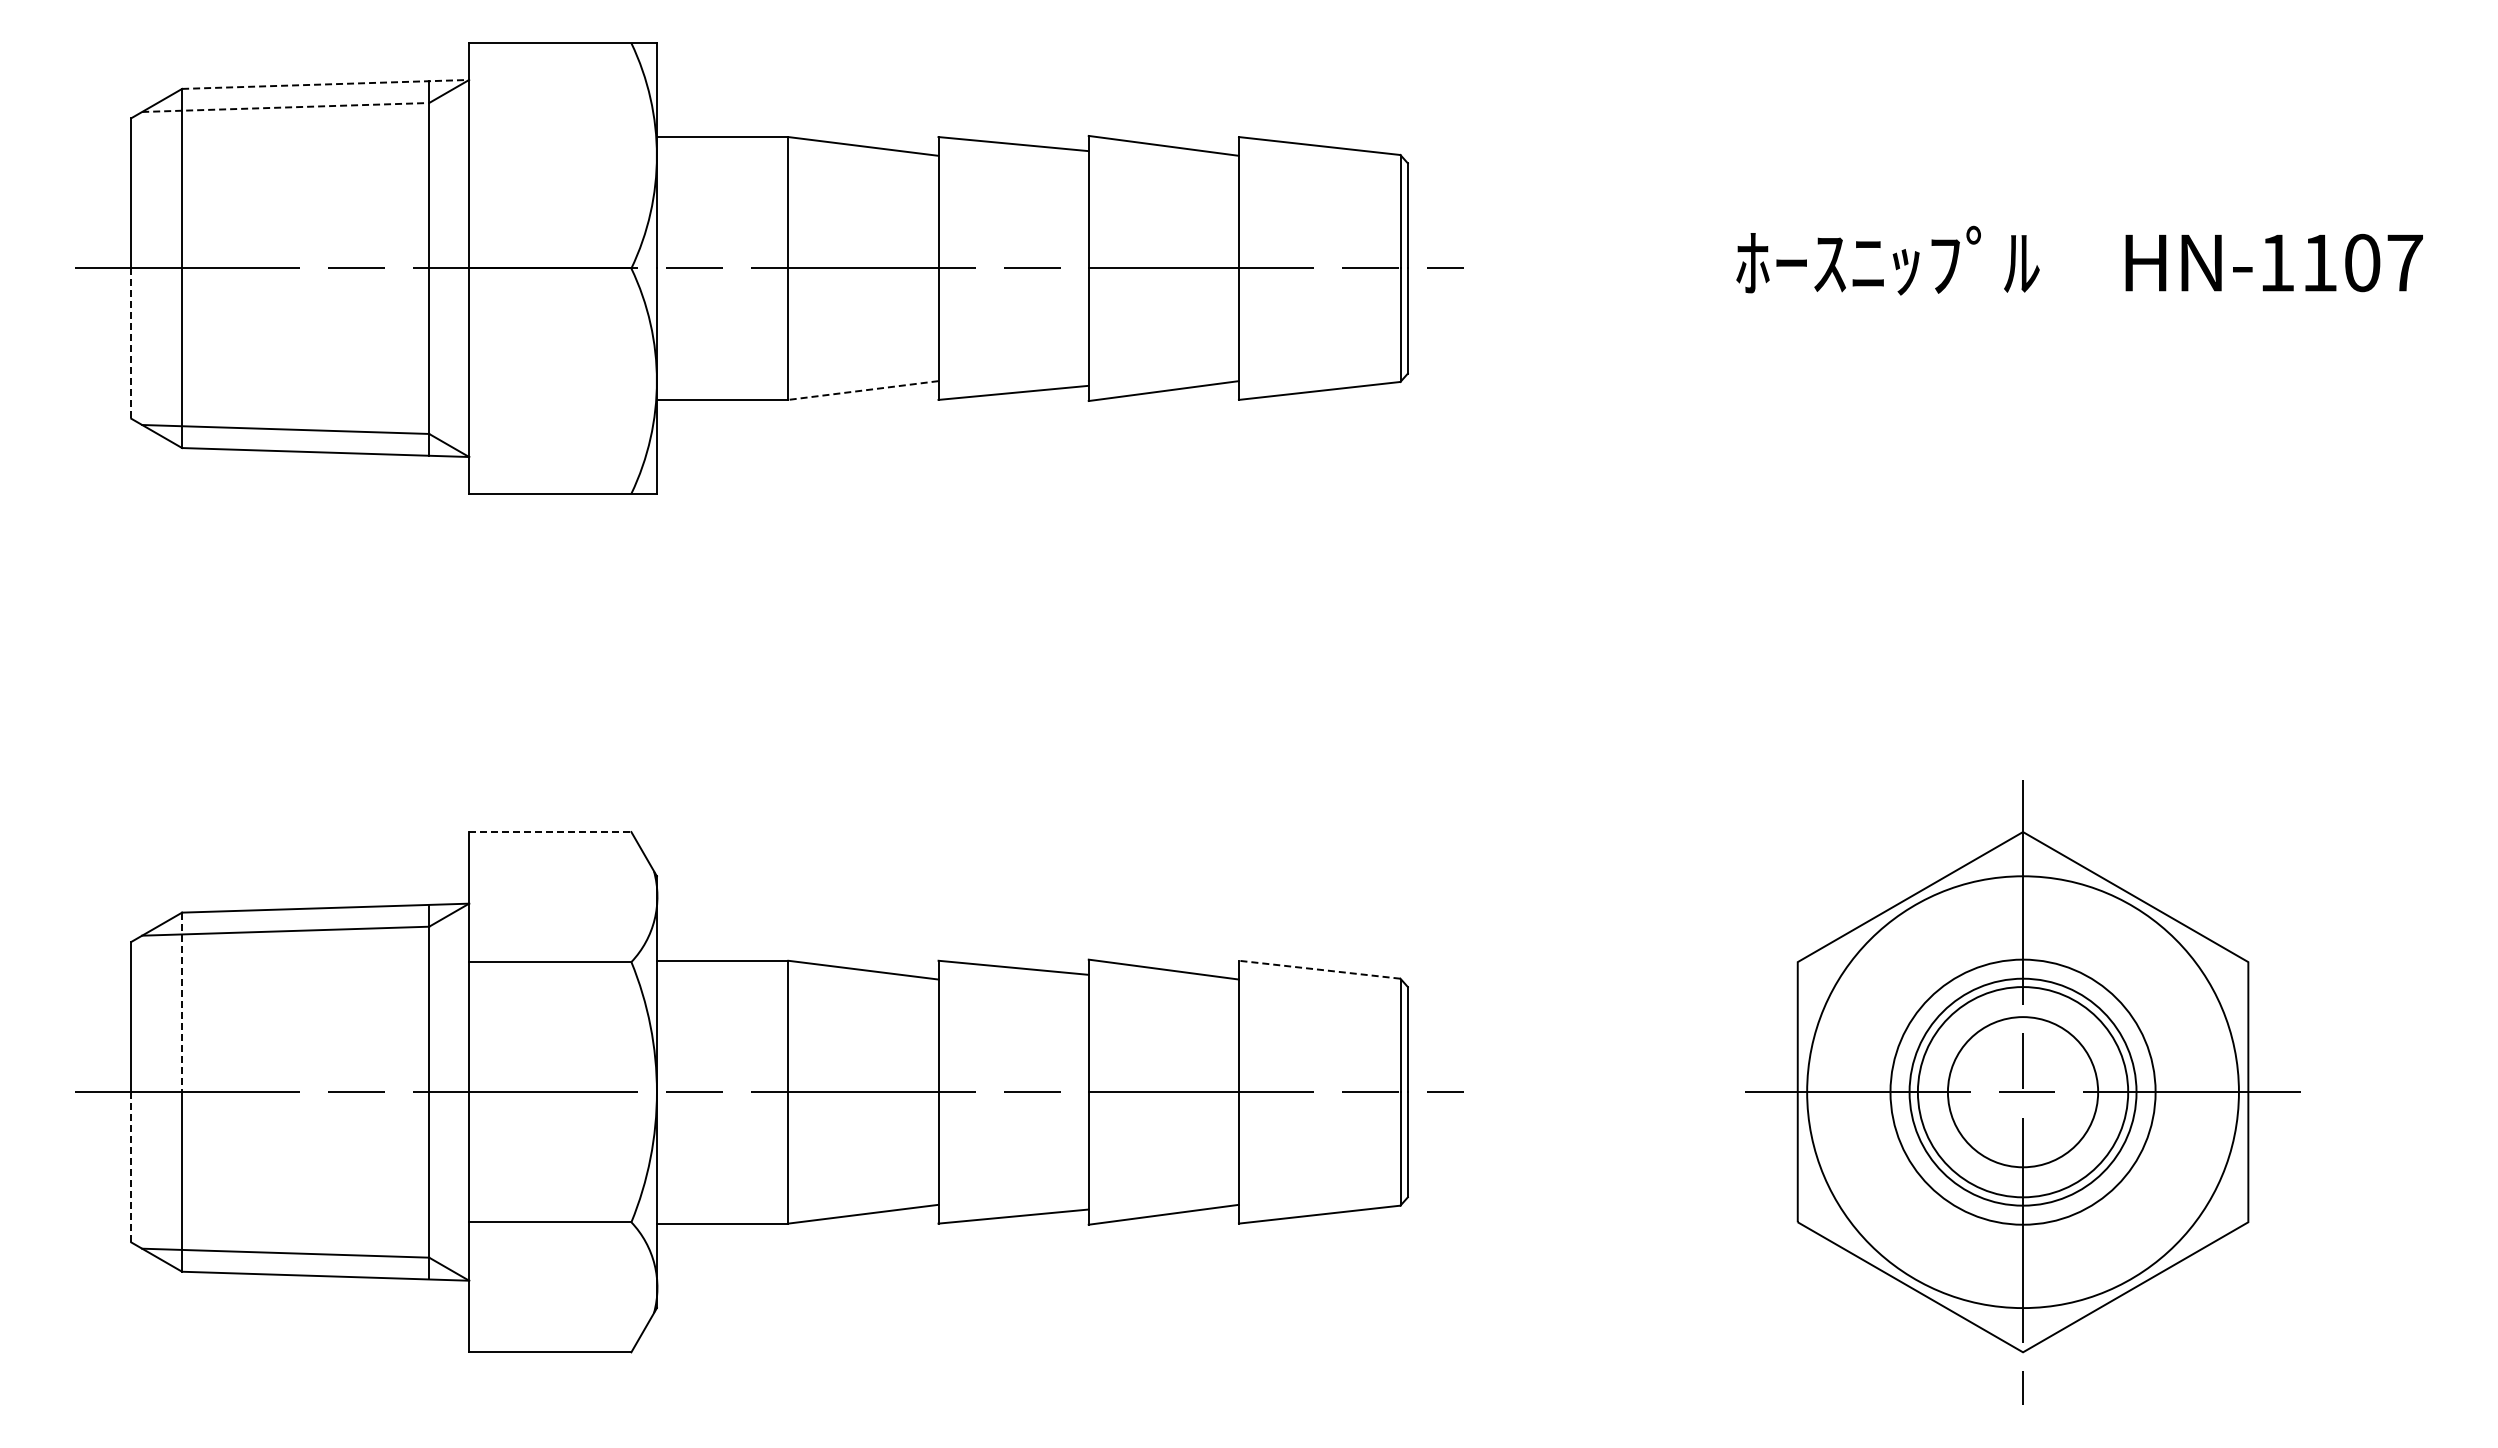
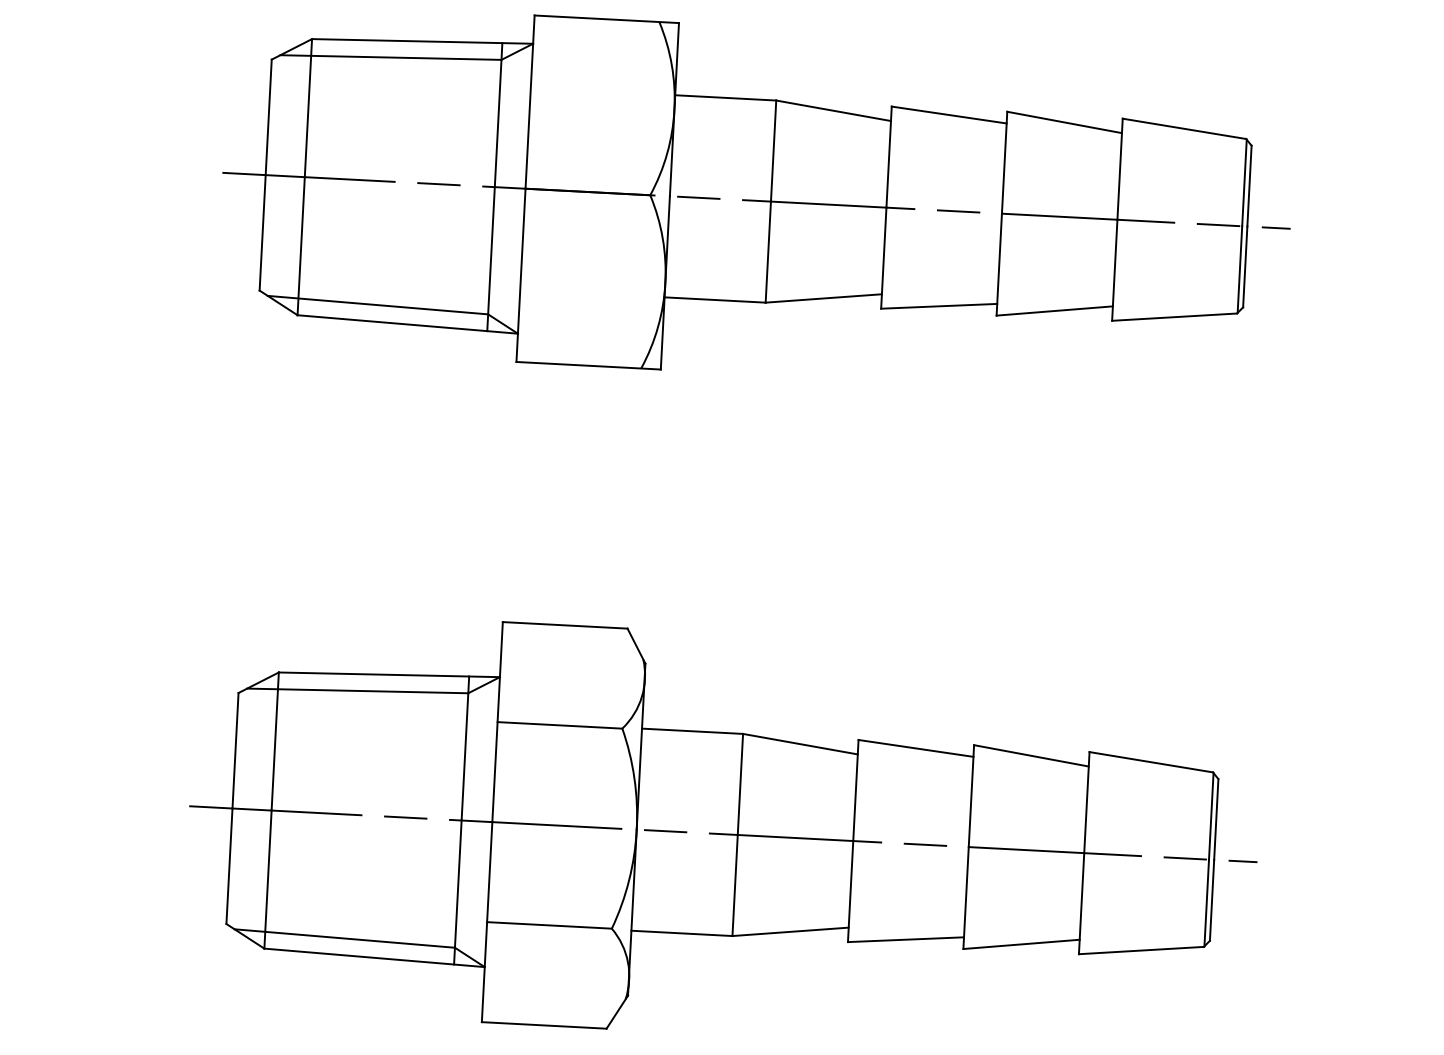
line: (325, 84) -> (422, 41), dashed -> solid
line: (285, 107) -> (390, 57), dashed -> solid
line: (131, 344) -> (262, 233), dashed -> solid
line: (863, 390) -> (823, 298), dashed -> solid
line: (550, 832) -> (565, 625), dashed -> solid
line: (1319, 969) -> (1151, 762), dashed -> solid
line: (182, 1002) -> (275, 741), dashed -> solid
line: (131, 1167) -> (229, 866), dashed -> solid

